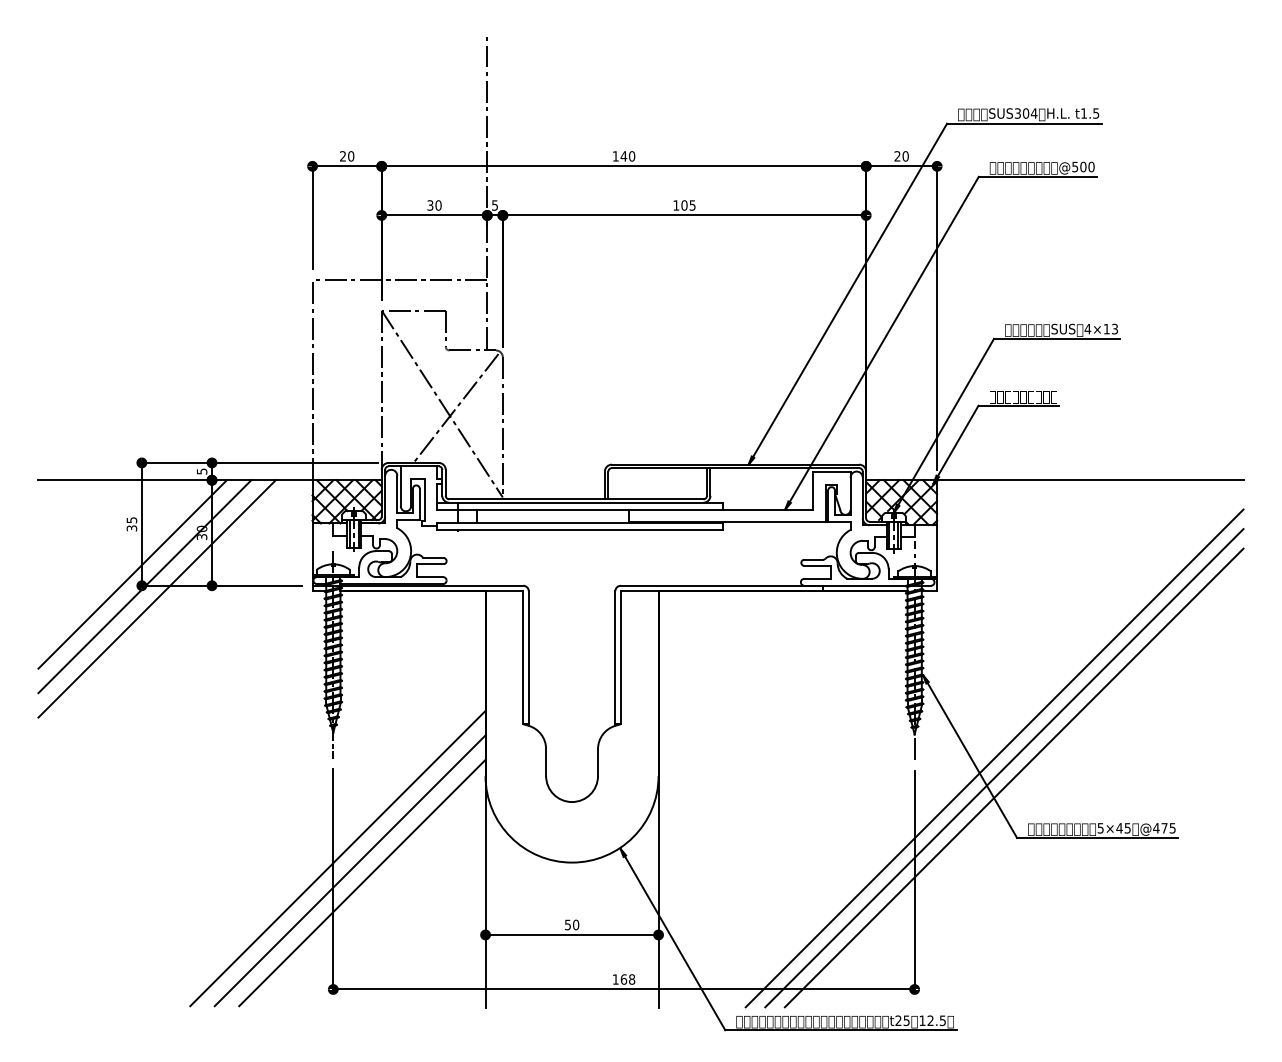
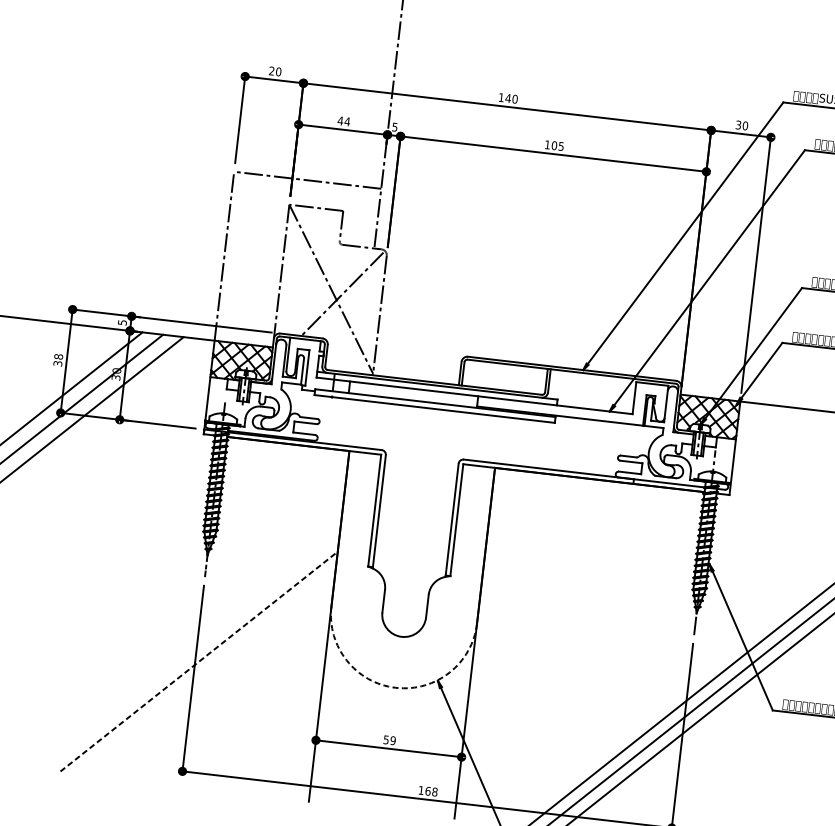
text: (897, 156) -> (738, 125), 20 -> 30
text: (434, 205) -> (344, 121), 30 -> 44
text: (131, 520) -> (58, 356), 35 -> 38
line: (337, 858) -> (198, 661), solid -> dashed
arc: (572, 862) -> (396, 687), solid -> dashed
line: (349, 870) -> (207, 672), removed
line: (362, 882) -> (217, 684), removed
text: (576, 925) -> (393, 741), 50 -> 59

